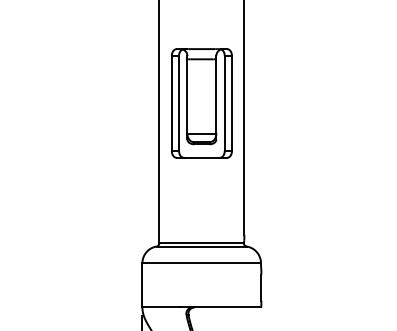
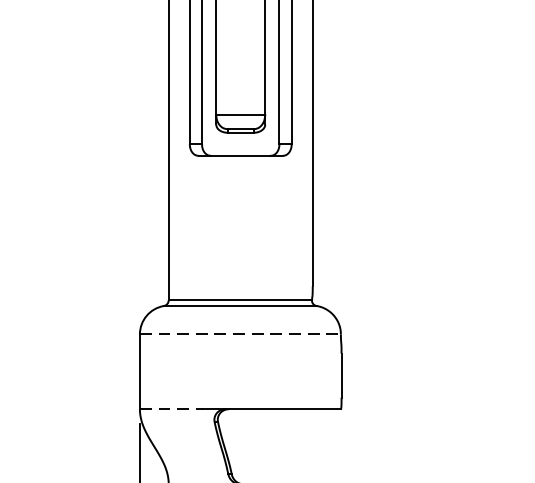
line: (202, 263) -> (241, 334), solid -> dashed
line: (161, 307) -> (172, 409), solid -> dashed

